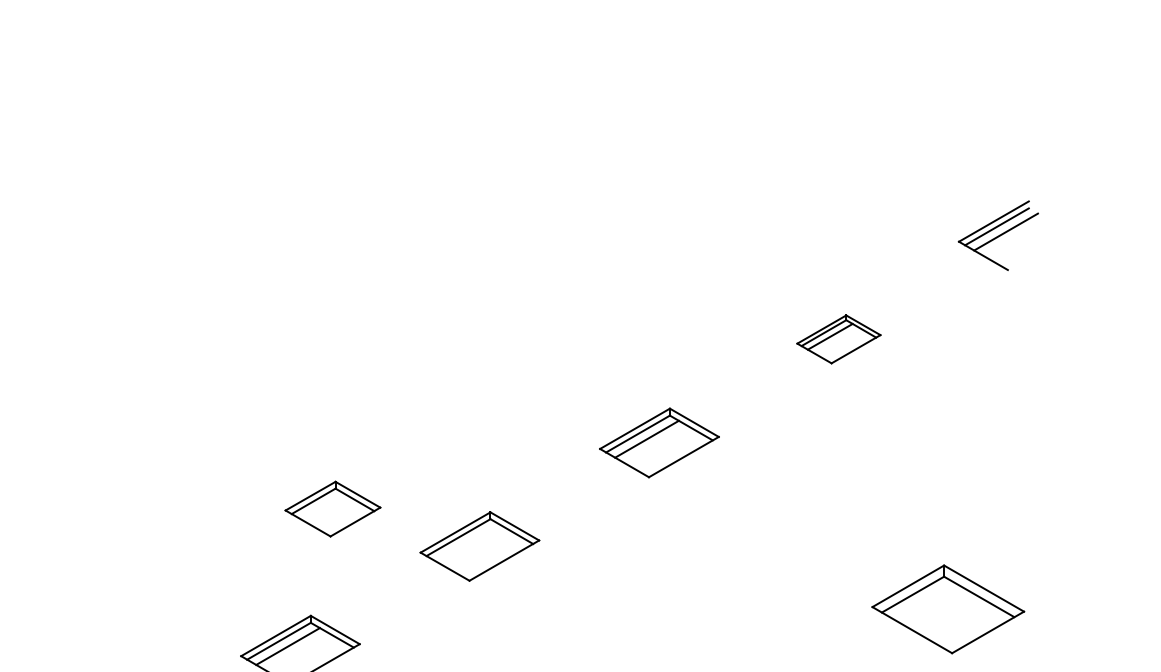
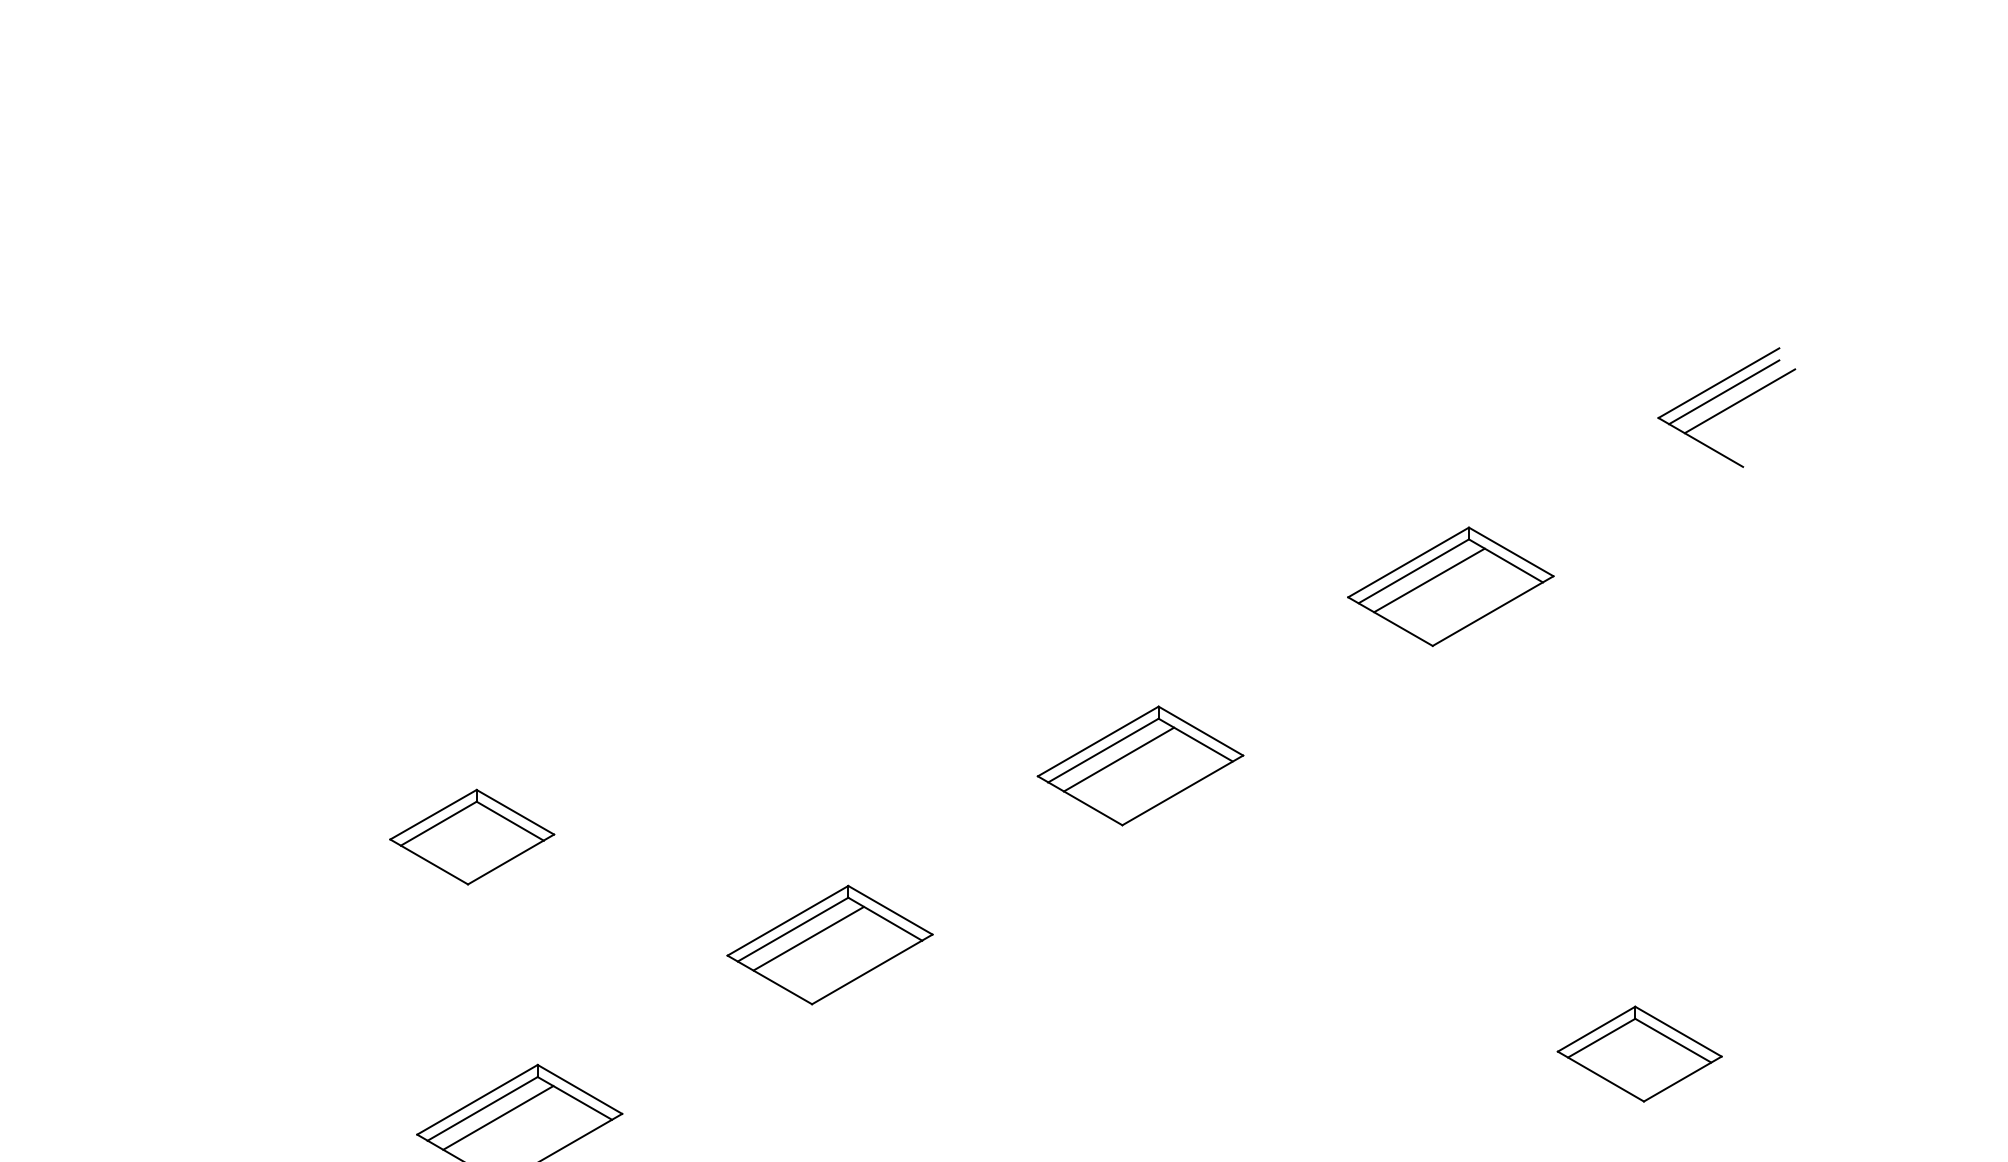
part: (838, 339) -> (1450, 587), size x1.43
part: (332, 508) -> (471, 836), moved
line: (467, 542) -> (808, 938), added
part: (947, 609) -> (1638, 1053), size x0.62

